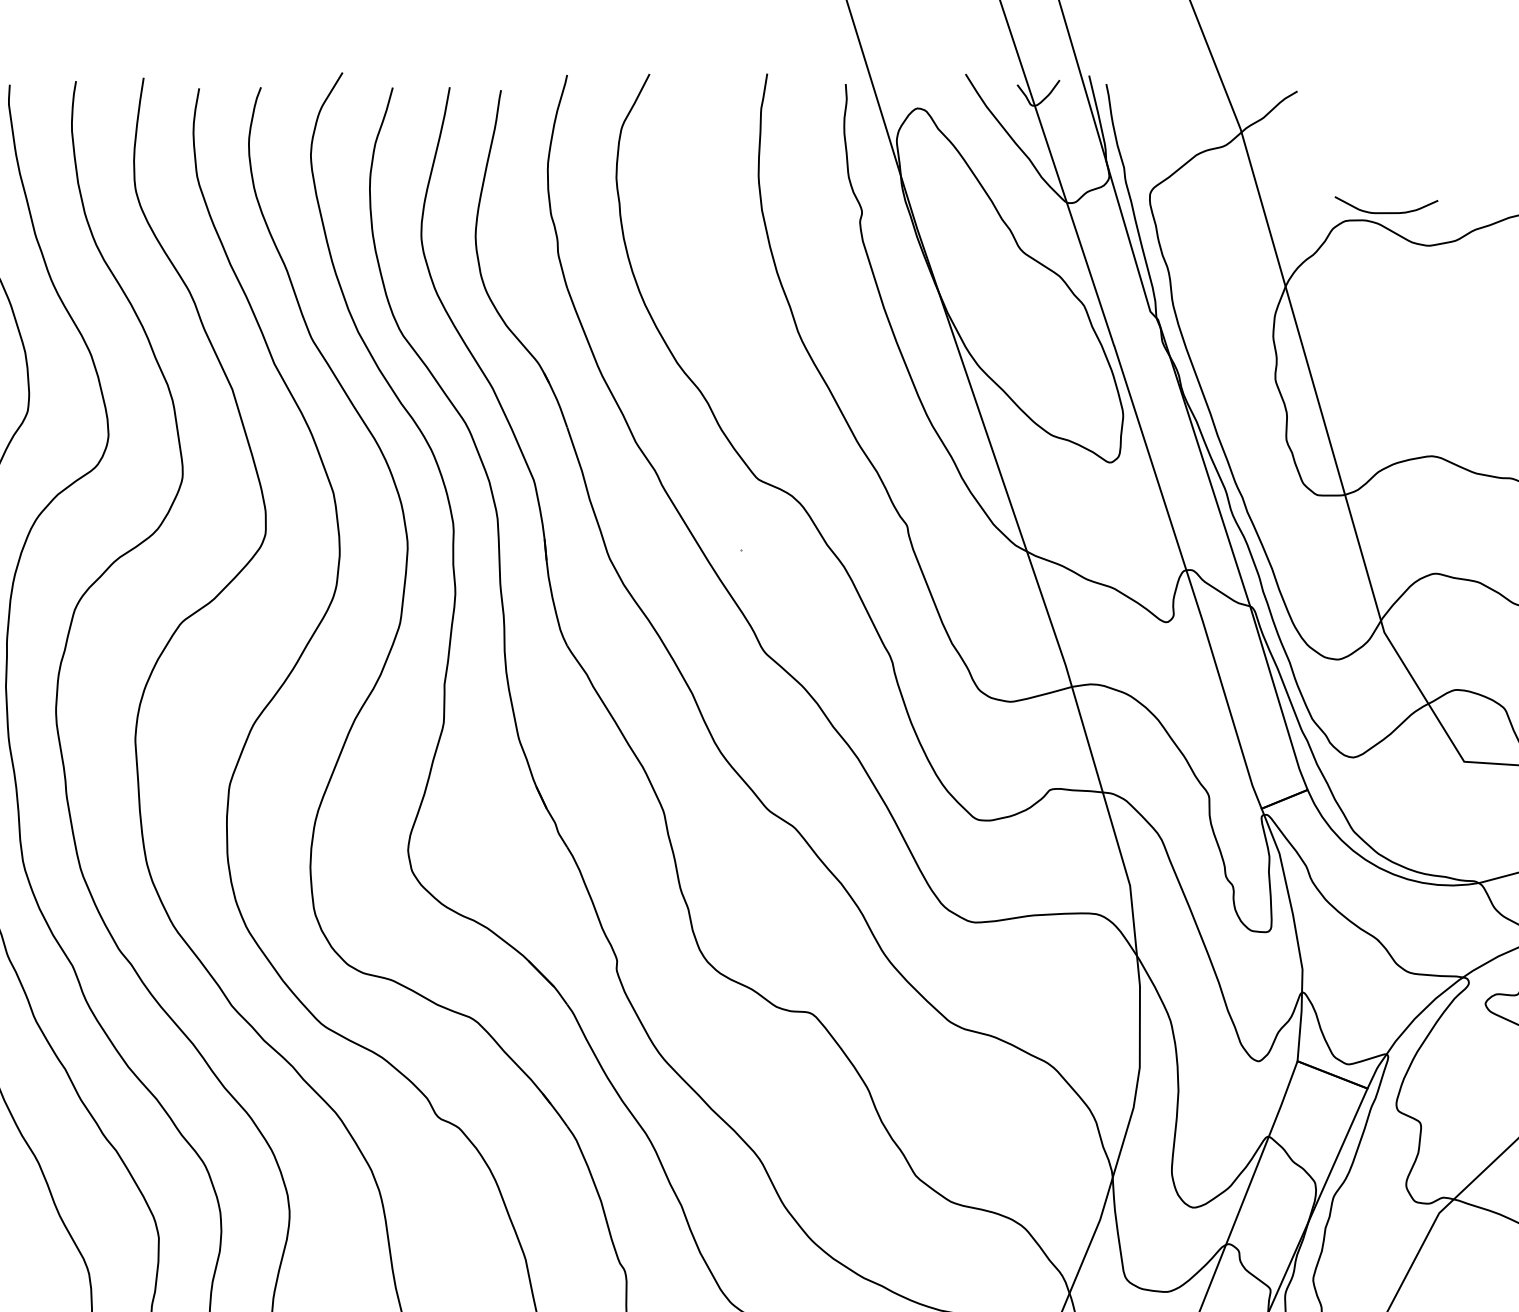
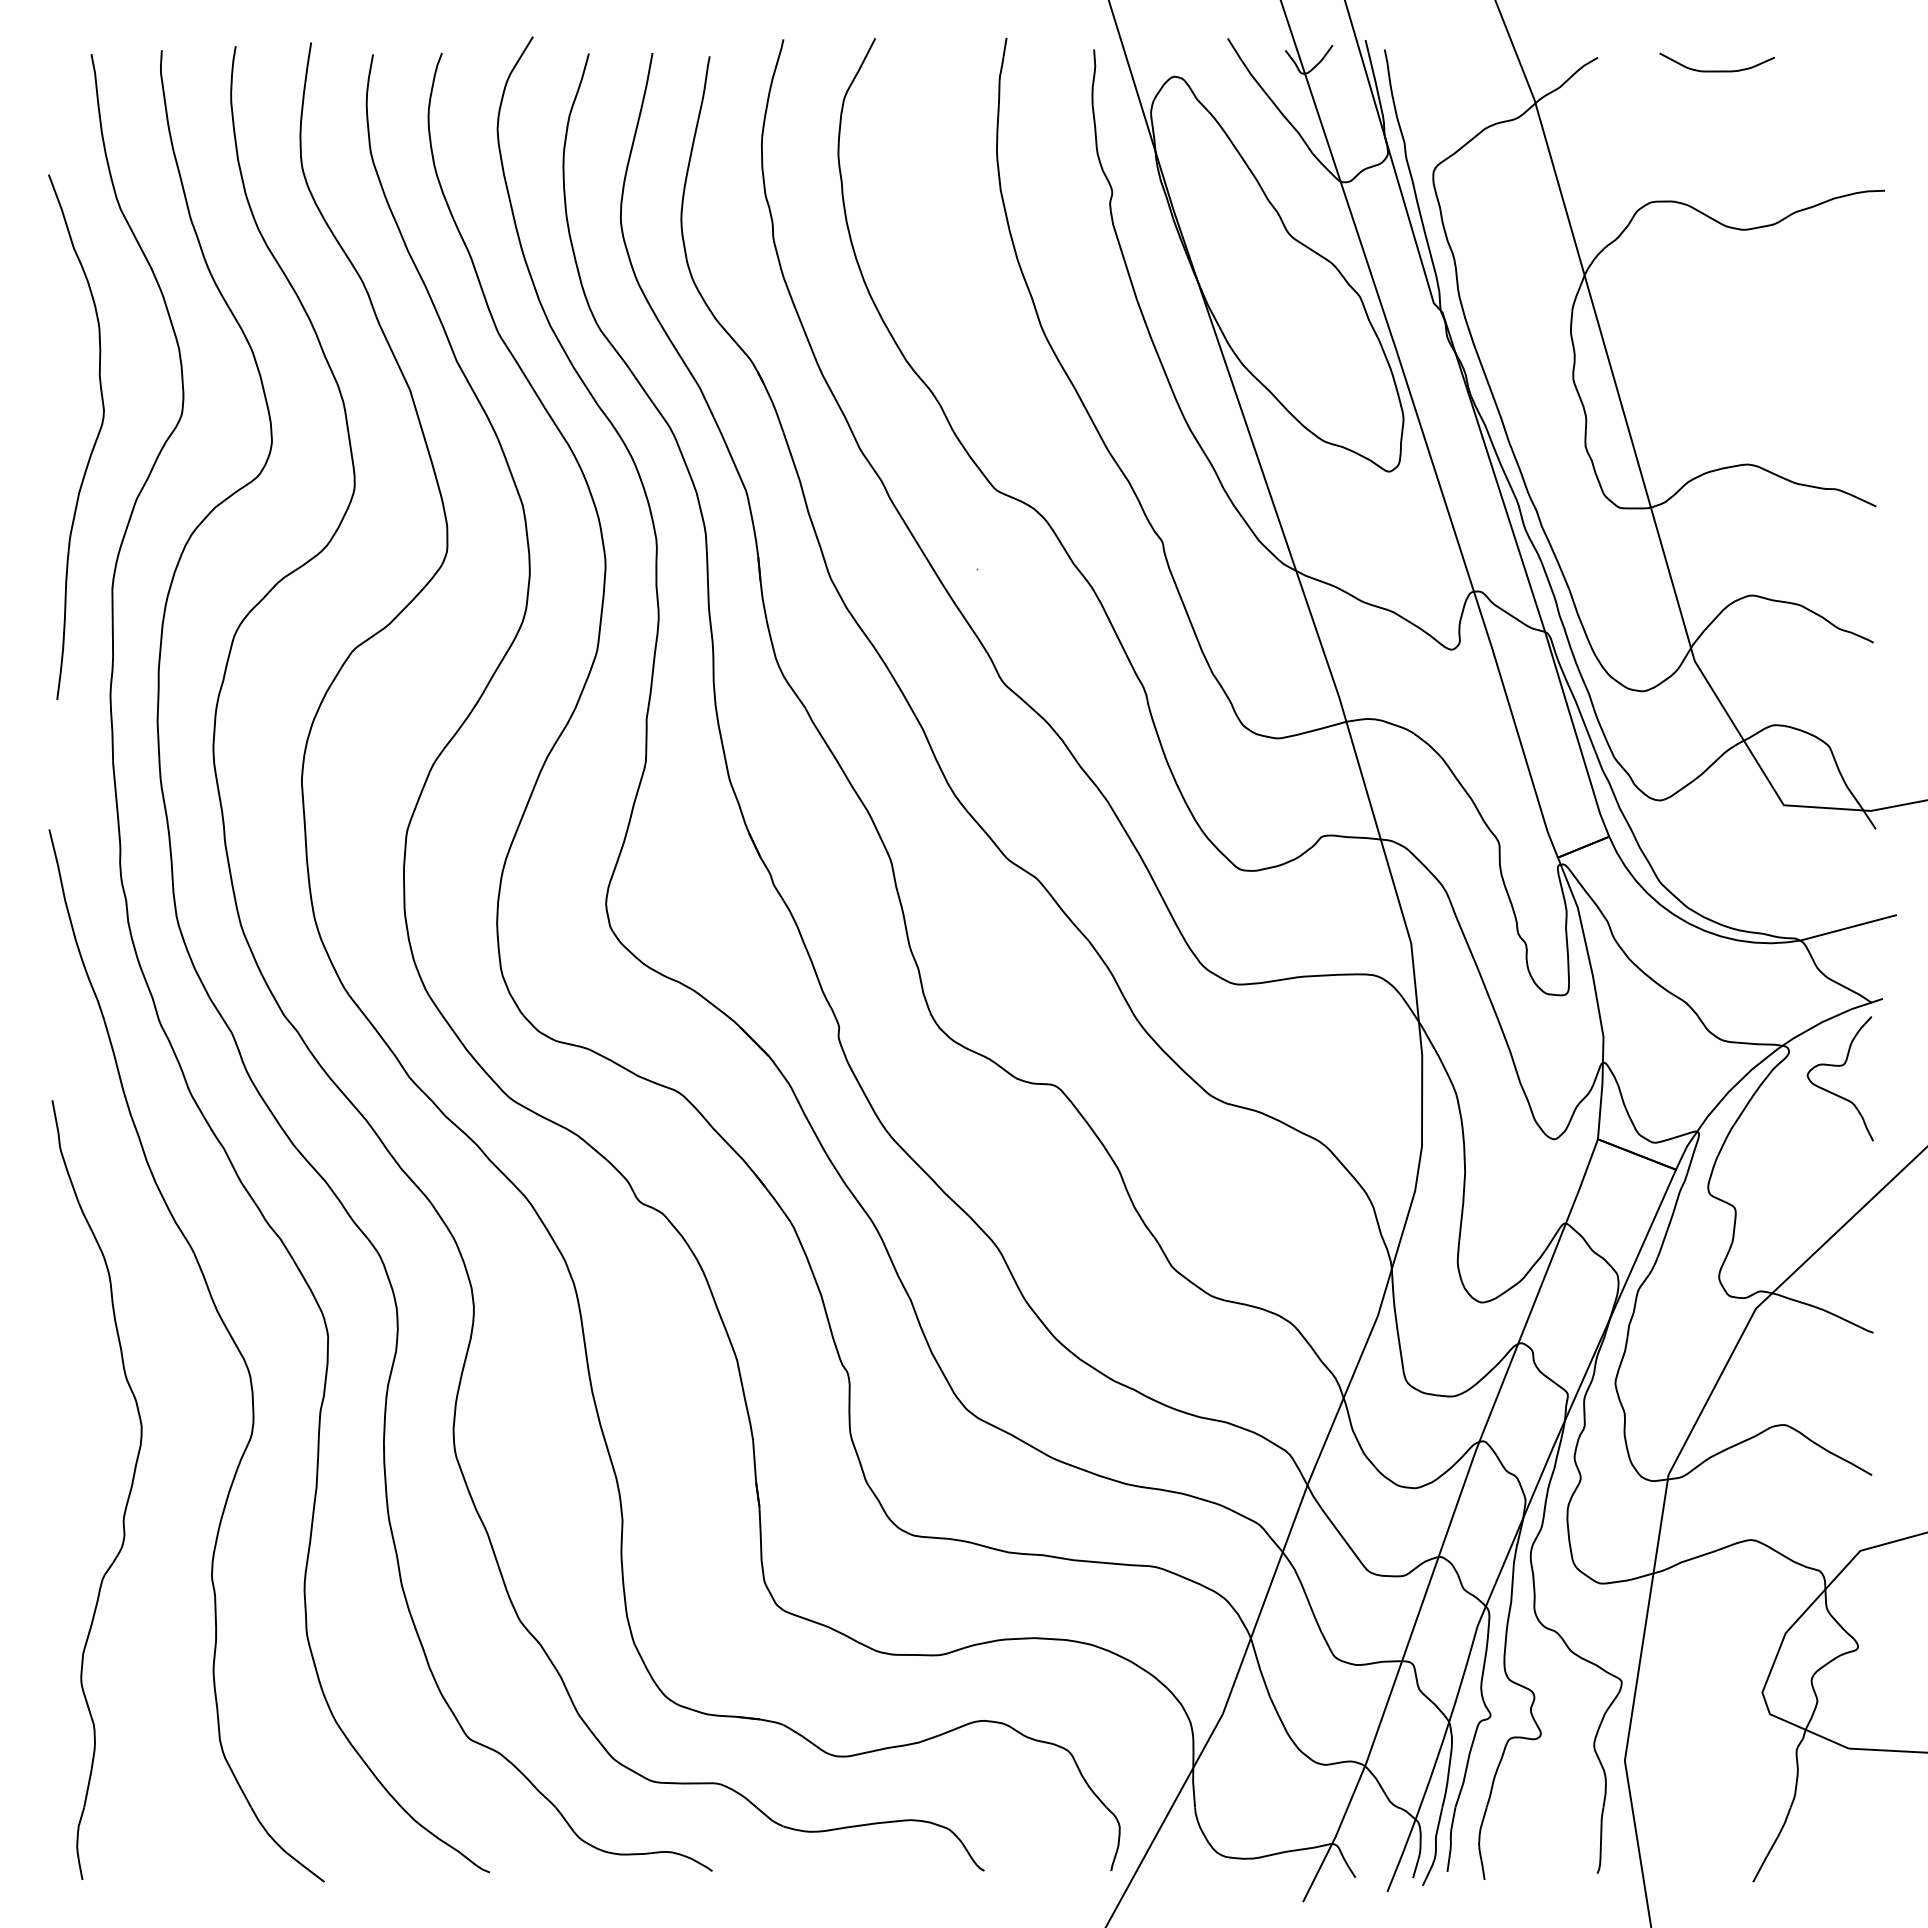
curve: (1385, 212) -> (1716, 70), moved

